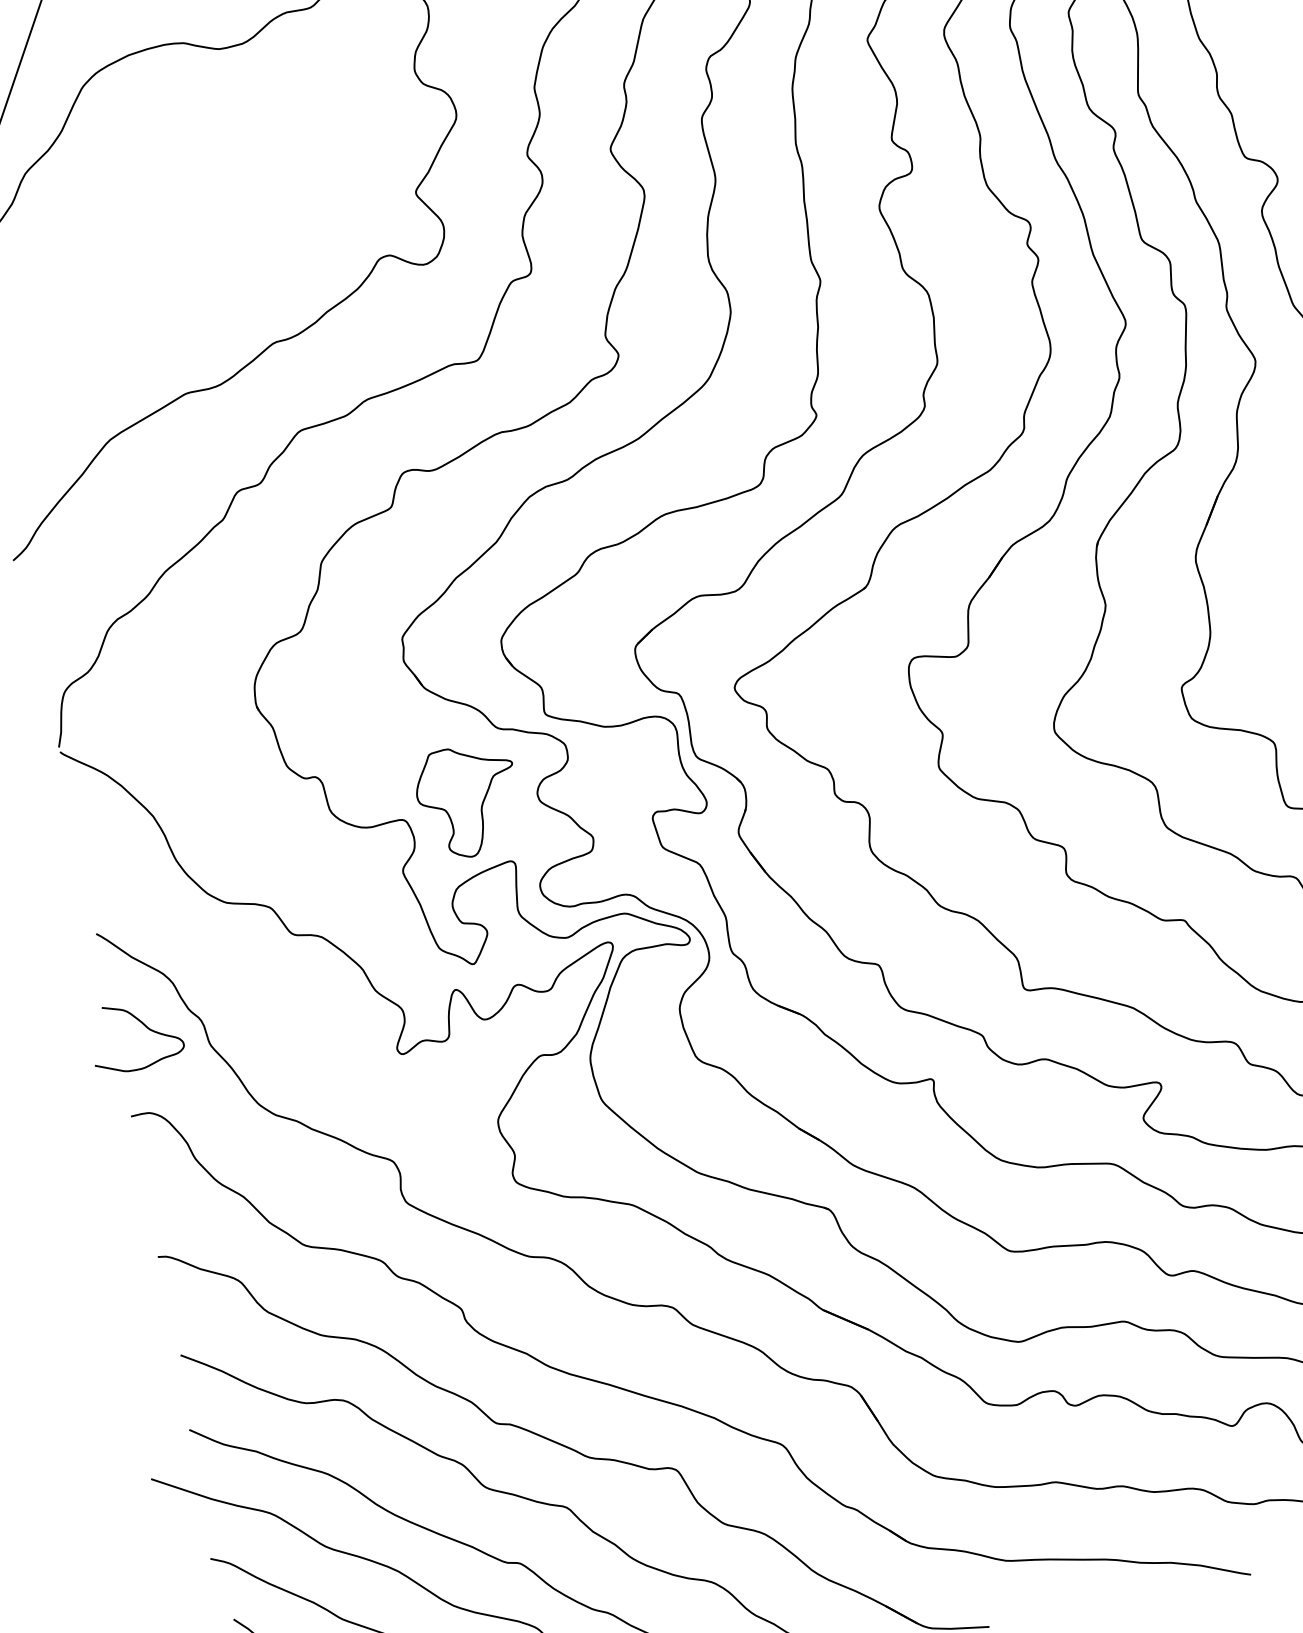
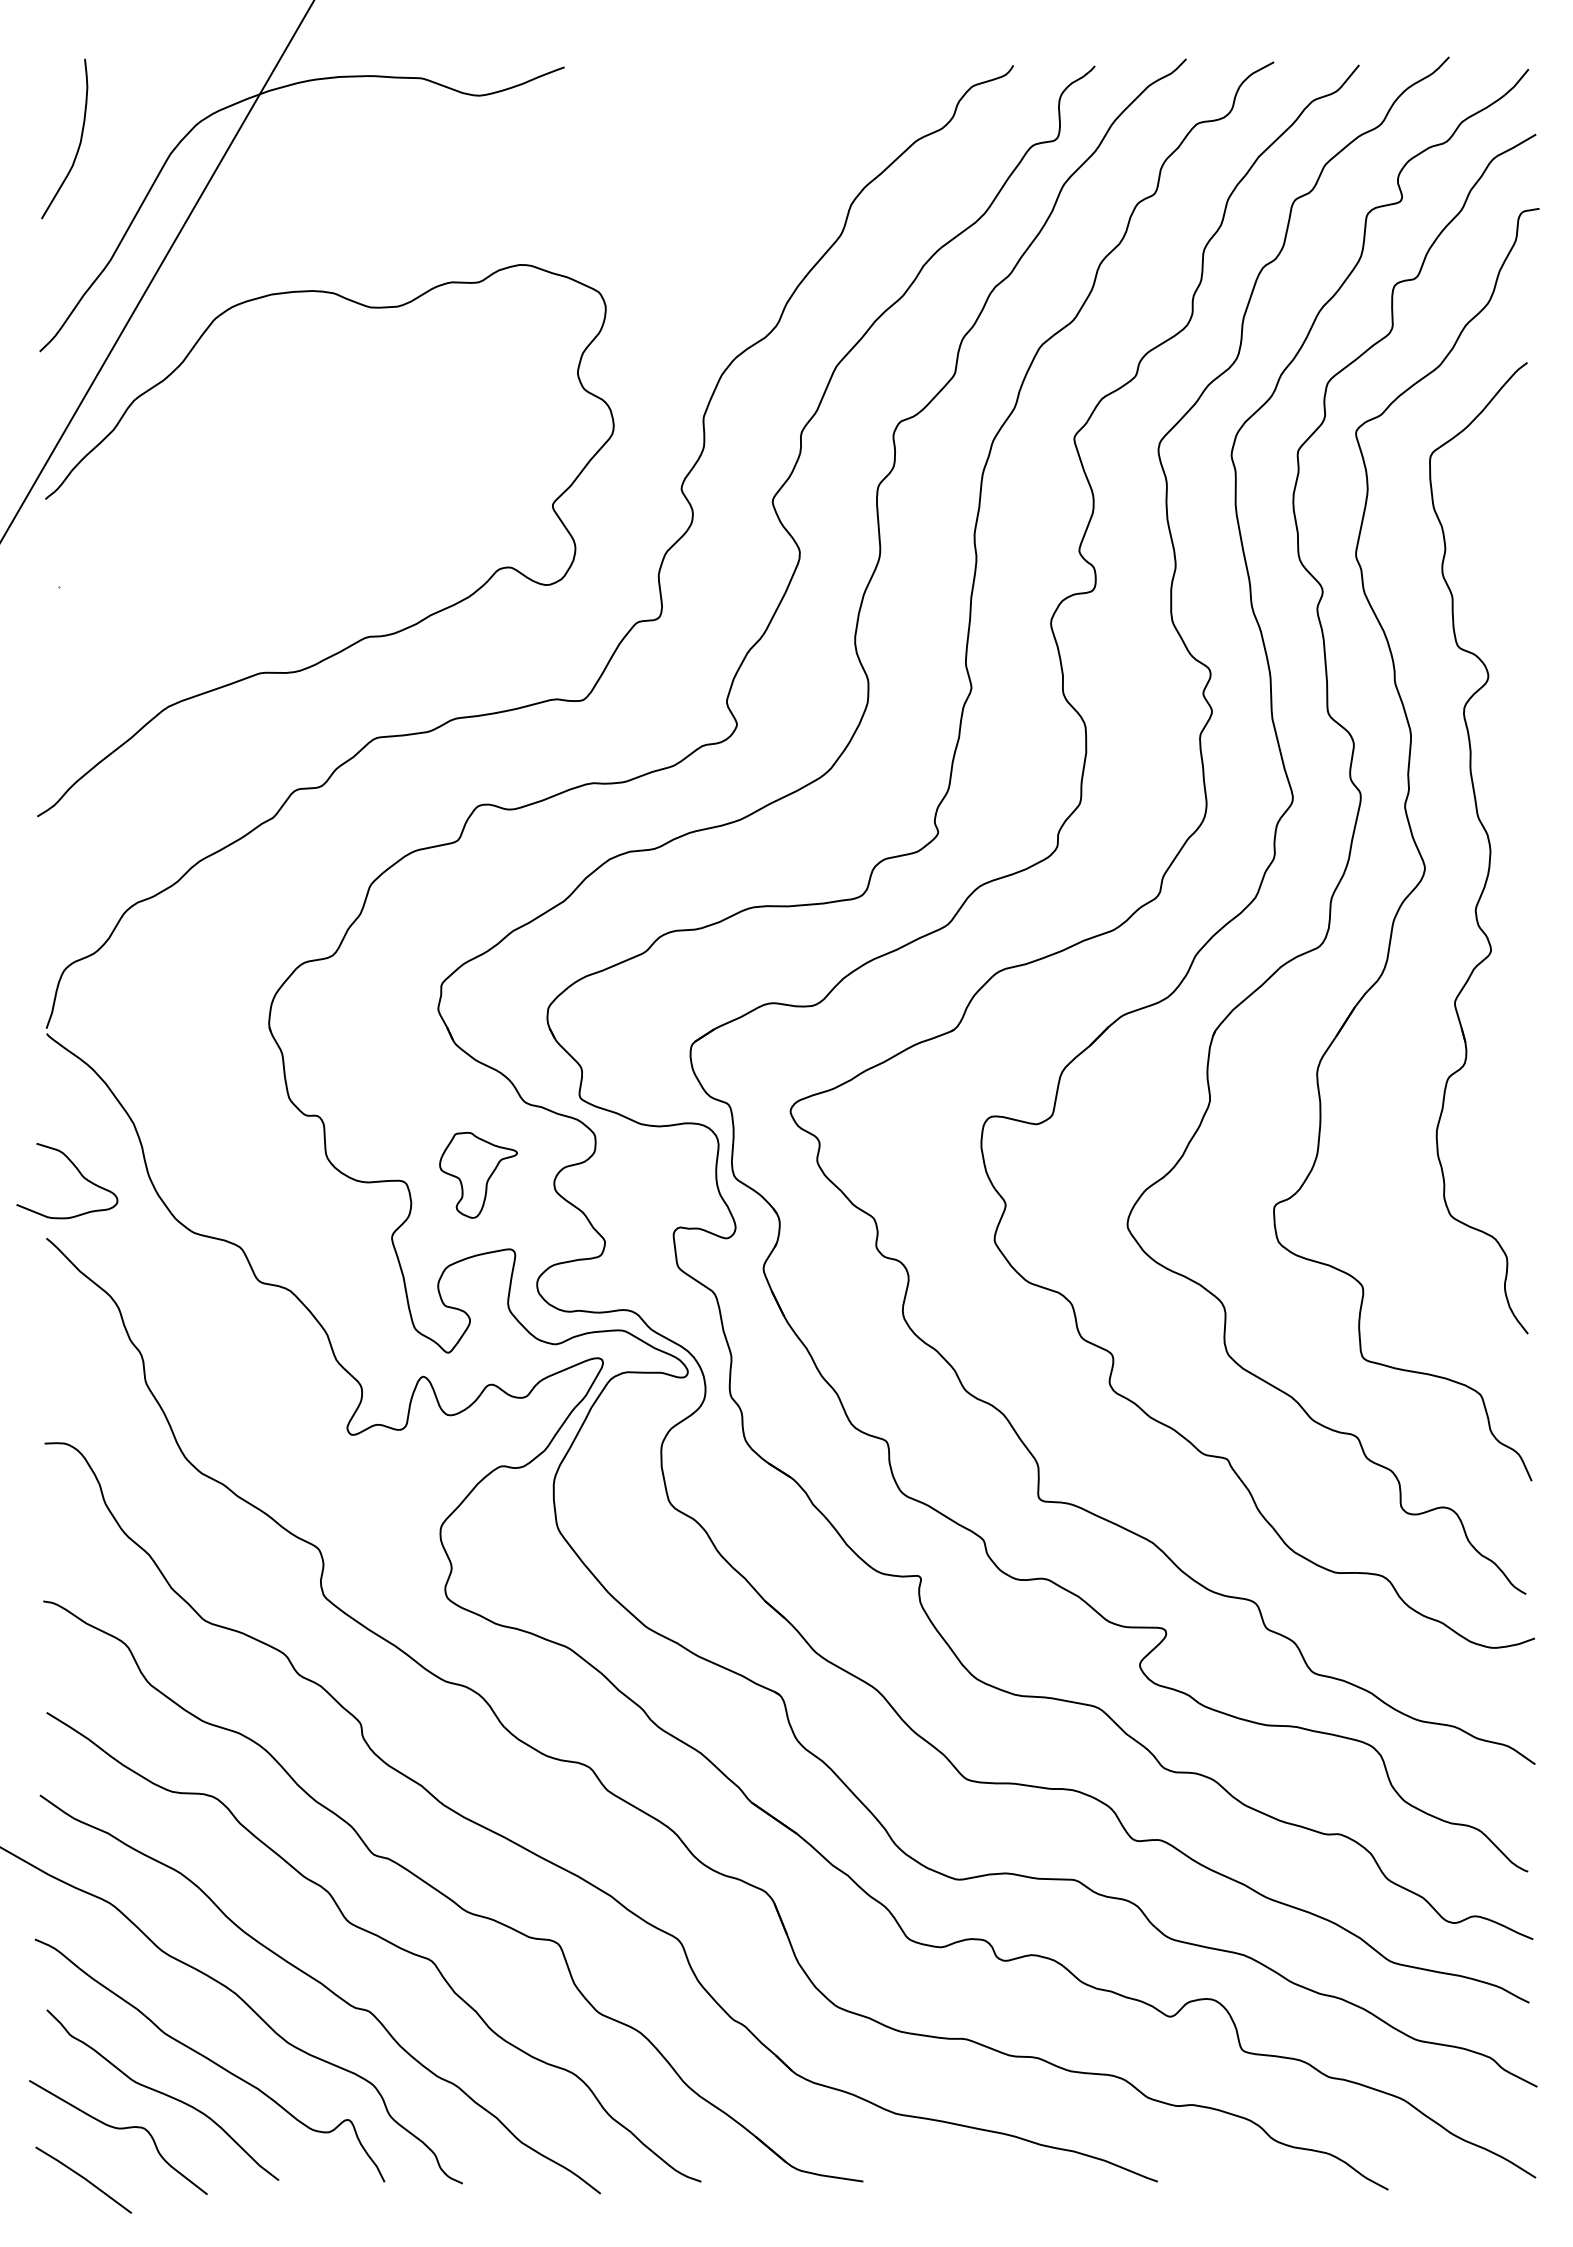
part: (468, 801) -> (478, 1175), size x0.7
curve: (144, 1026) -> (78, 1172), moved

